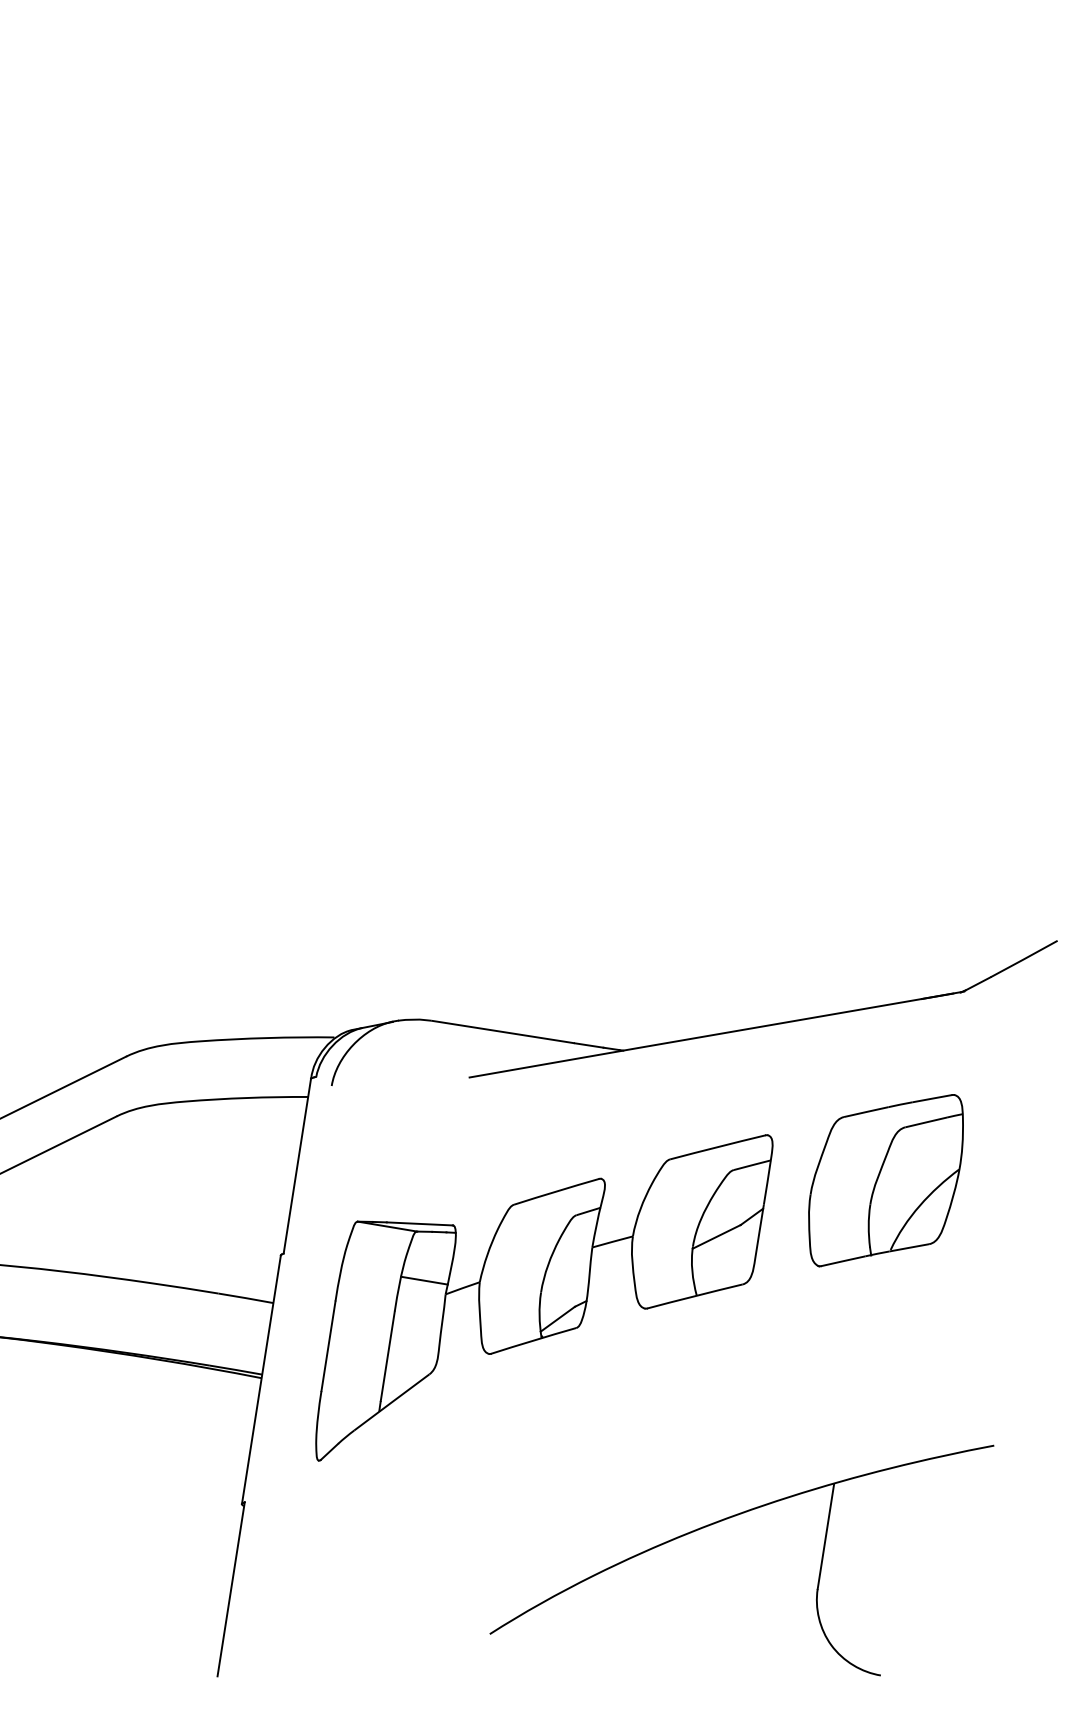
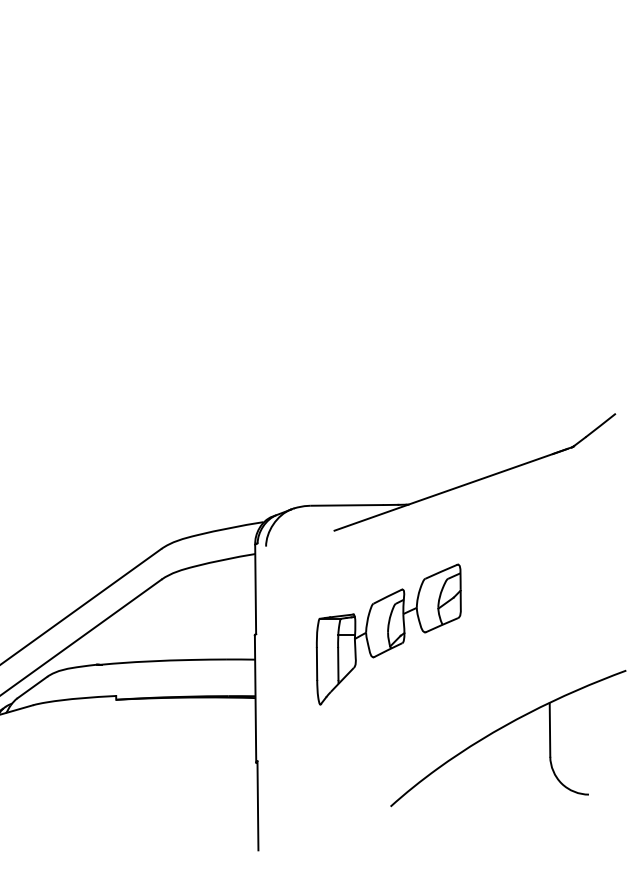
part: (884, 1180) -> (549, 547), removed
part: (541, 1297) -> (388, 634), size x0.7

